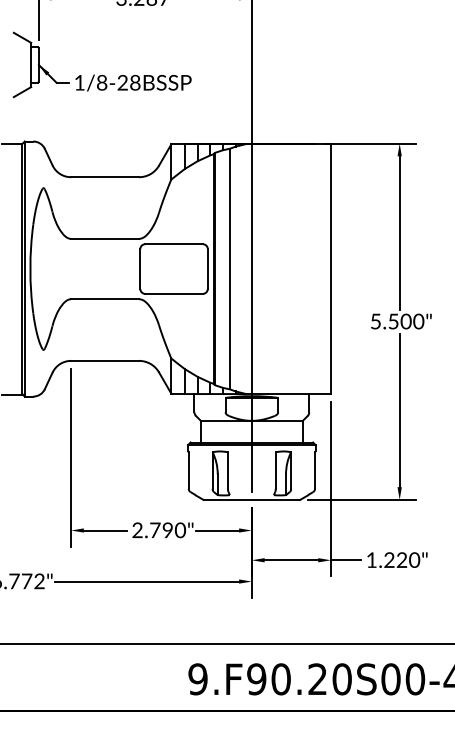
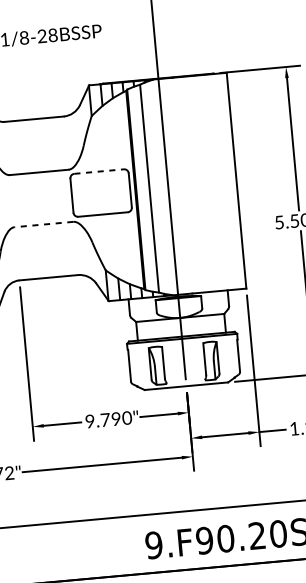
line: (174, 244) -> (99, 171), solid -> dashed
line: (104, 299) -> (43, 224), solid -> dashed
text: (137, 531) -> (90, 422), 2.790" -> 9.790"

